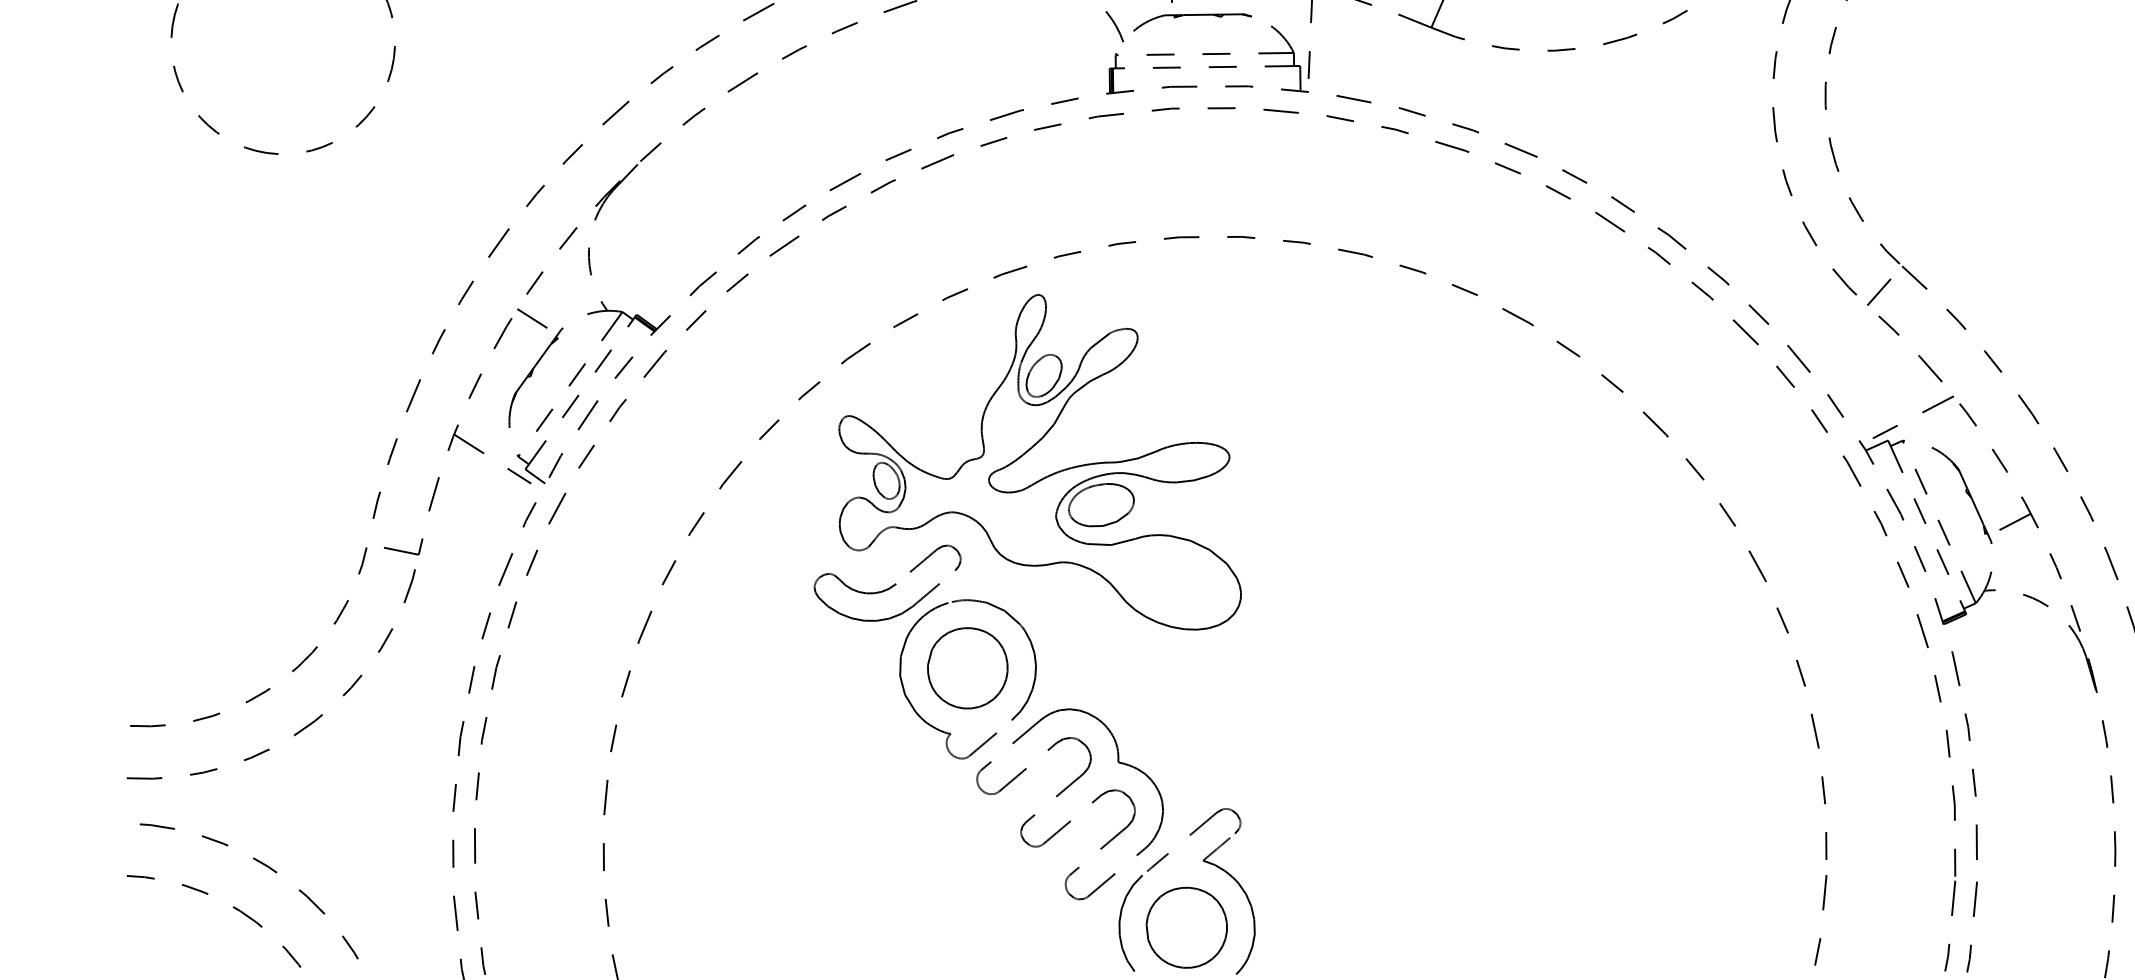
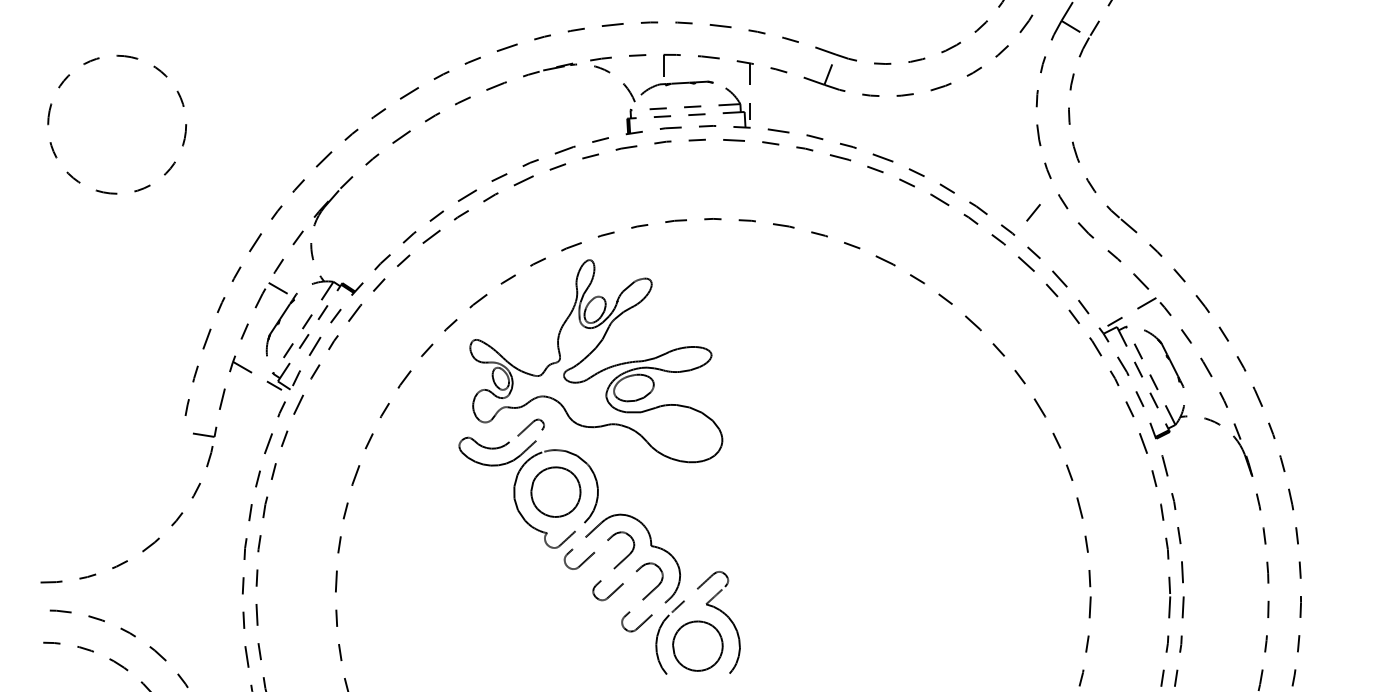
line: (1879, 291) -> (1033, 212), moved
line: (2010, 524) -> (1194, 375), removed
part: (936, 558) -> (533, 425), size x0.7
arc: (268, 687) -> (125, 522), removed

